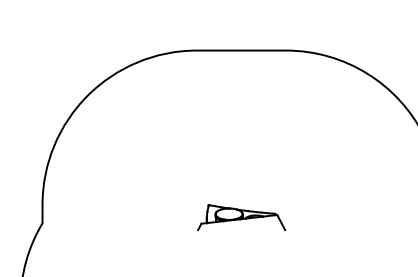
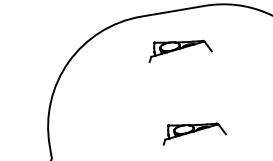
part: (241, 101) -> (179, 47), added

